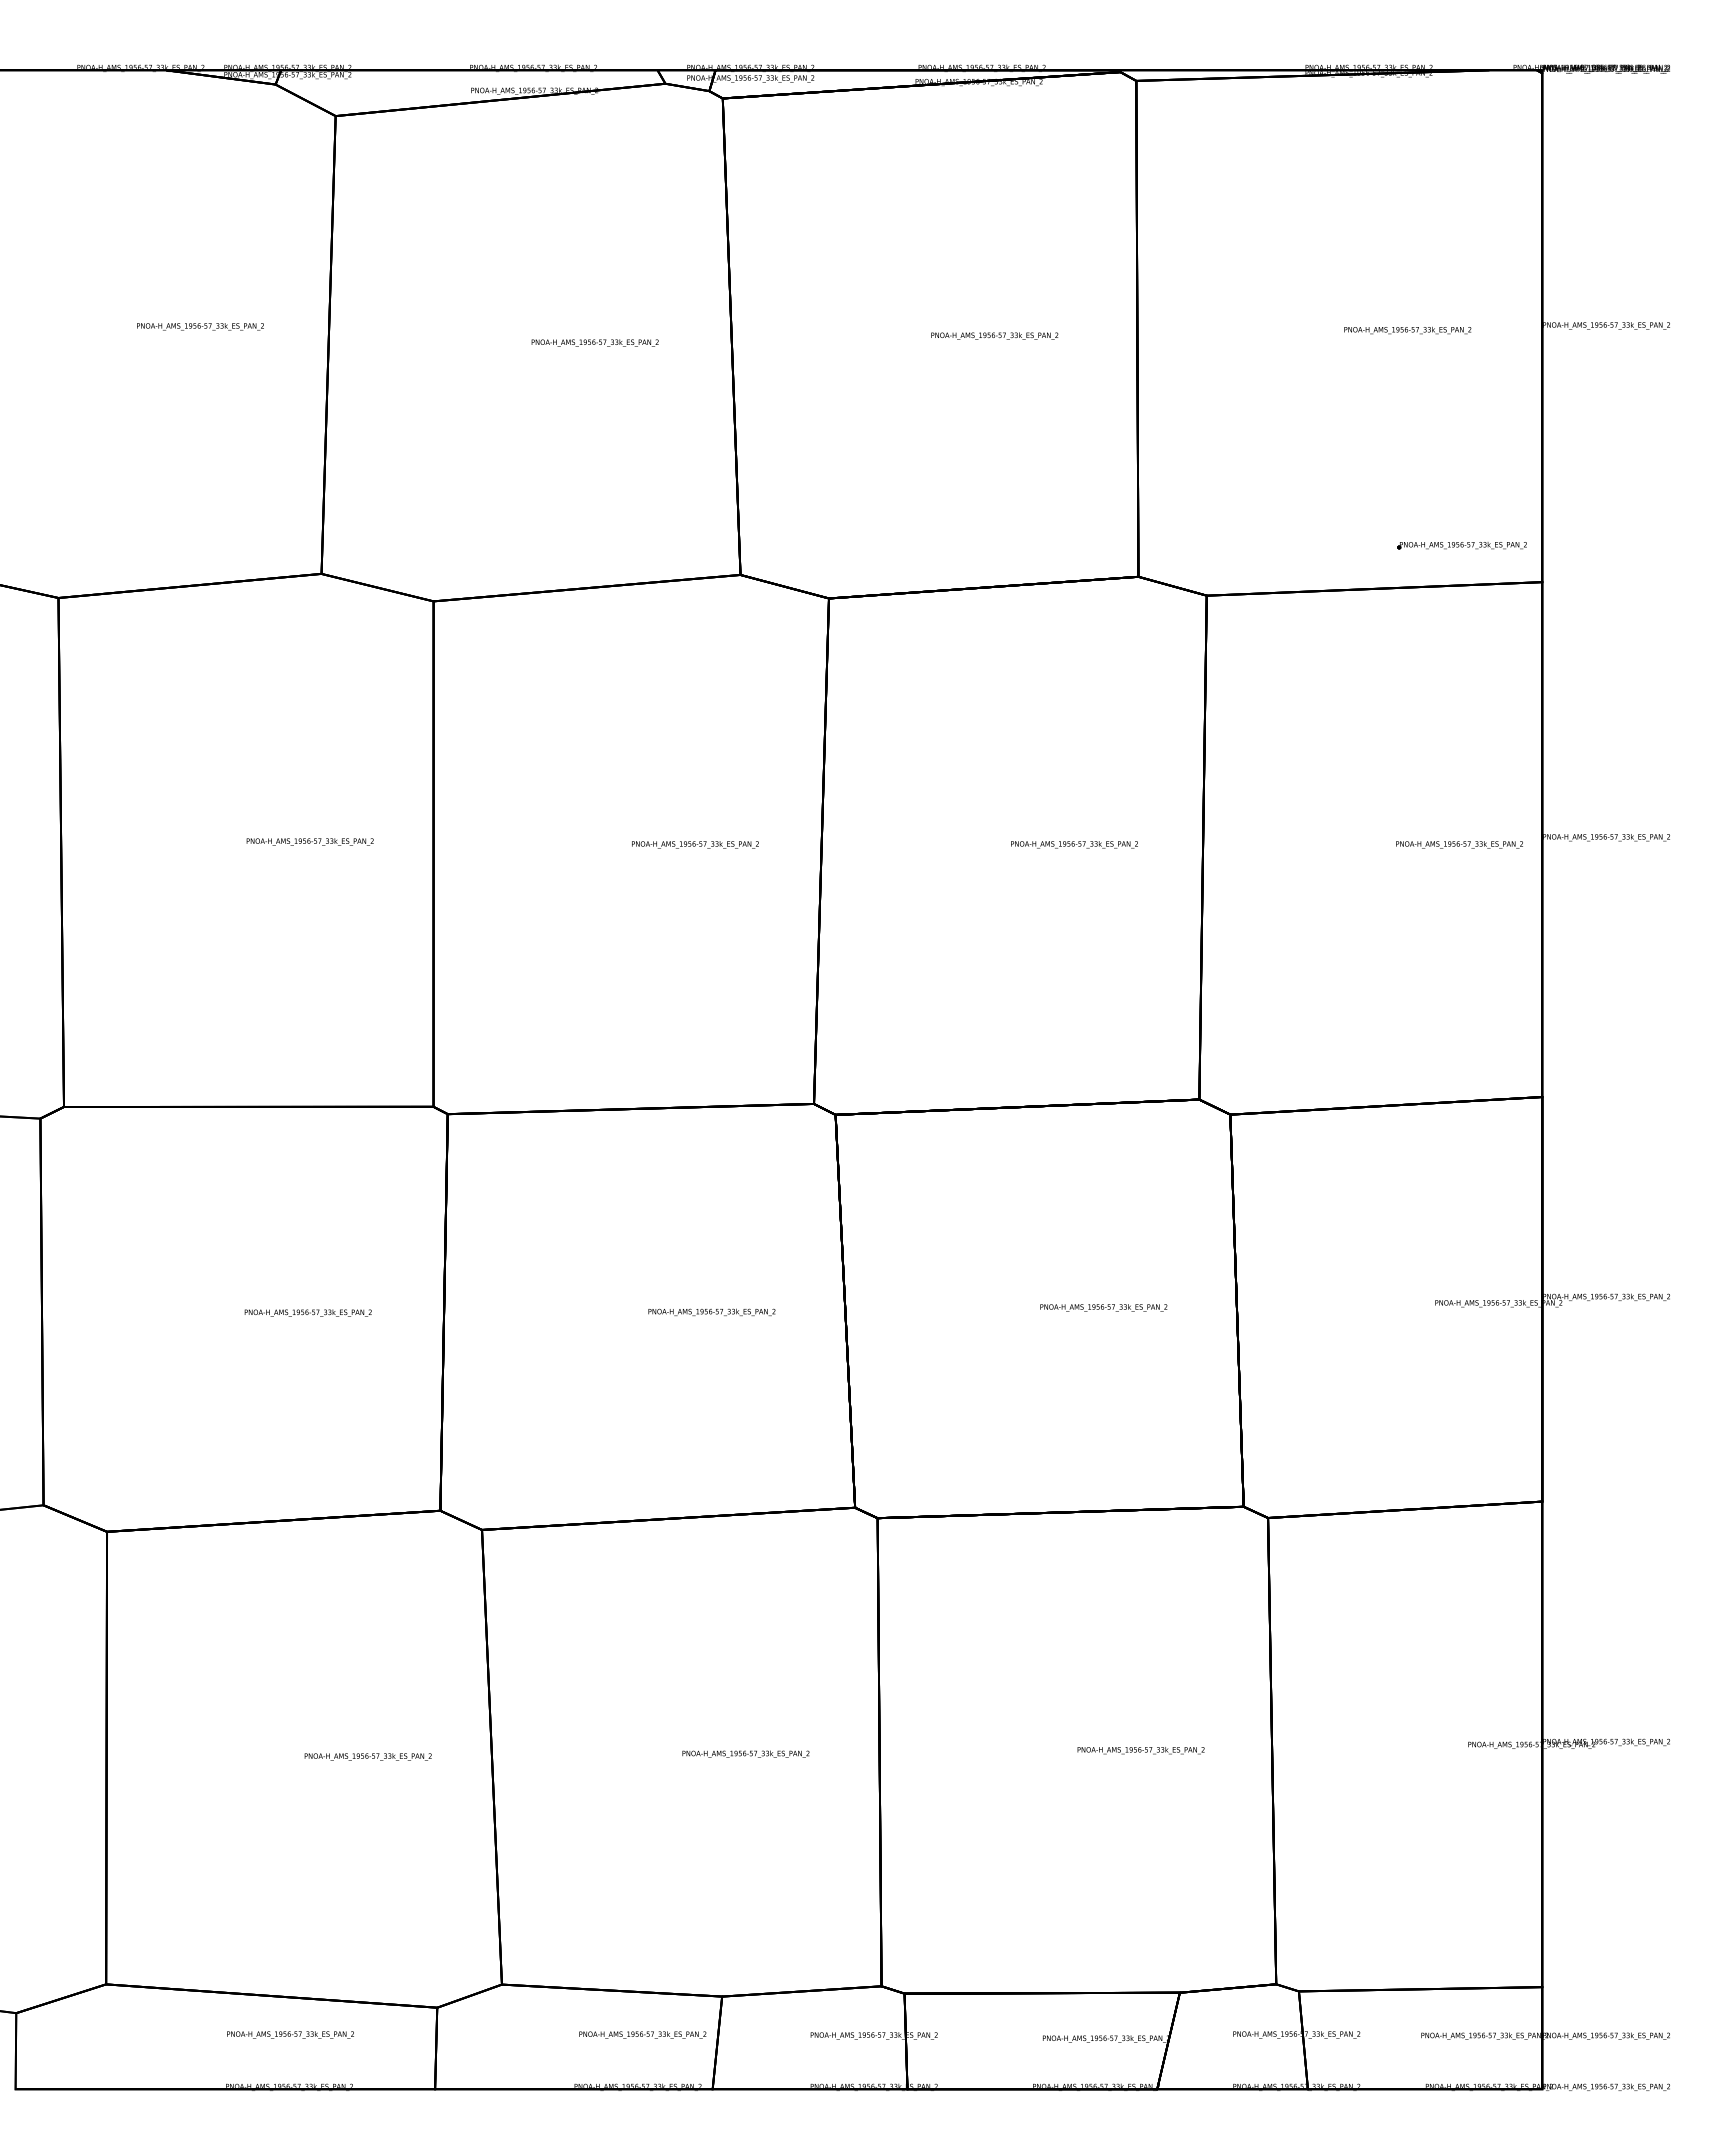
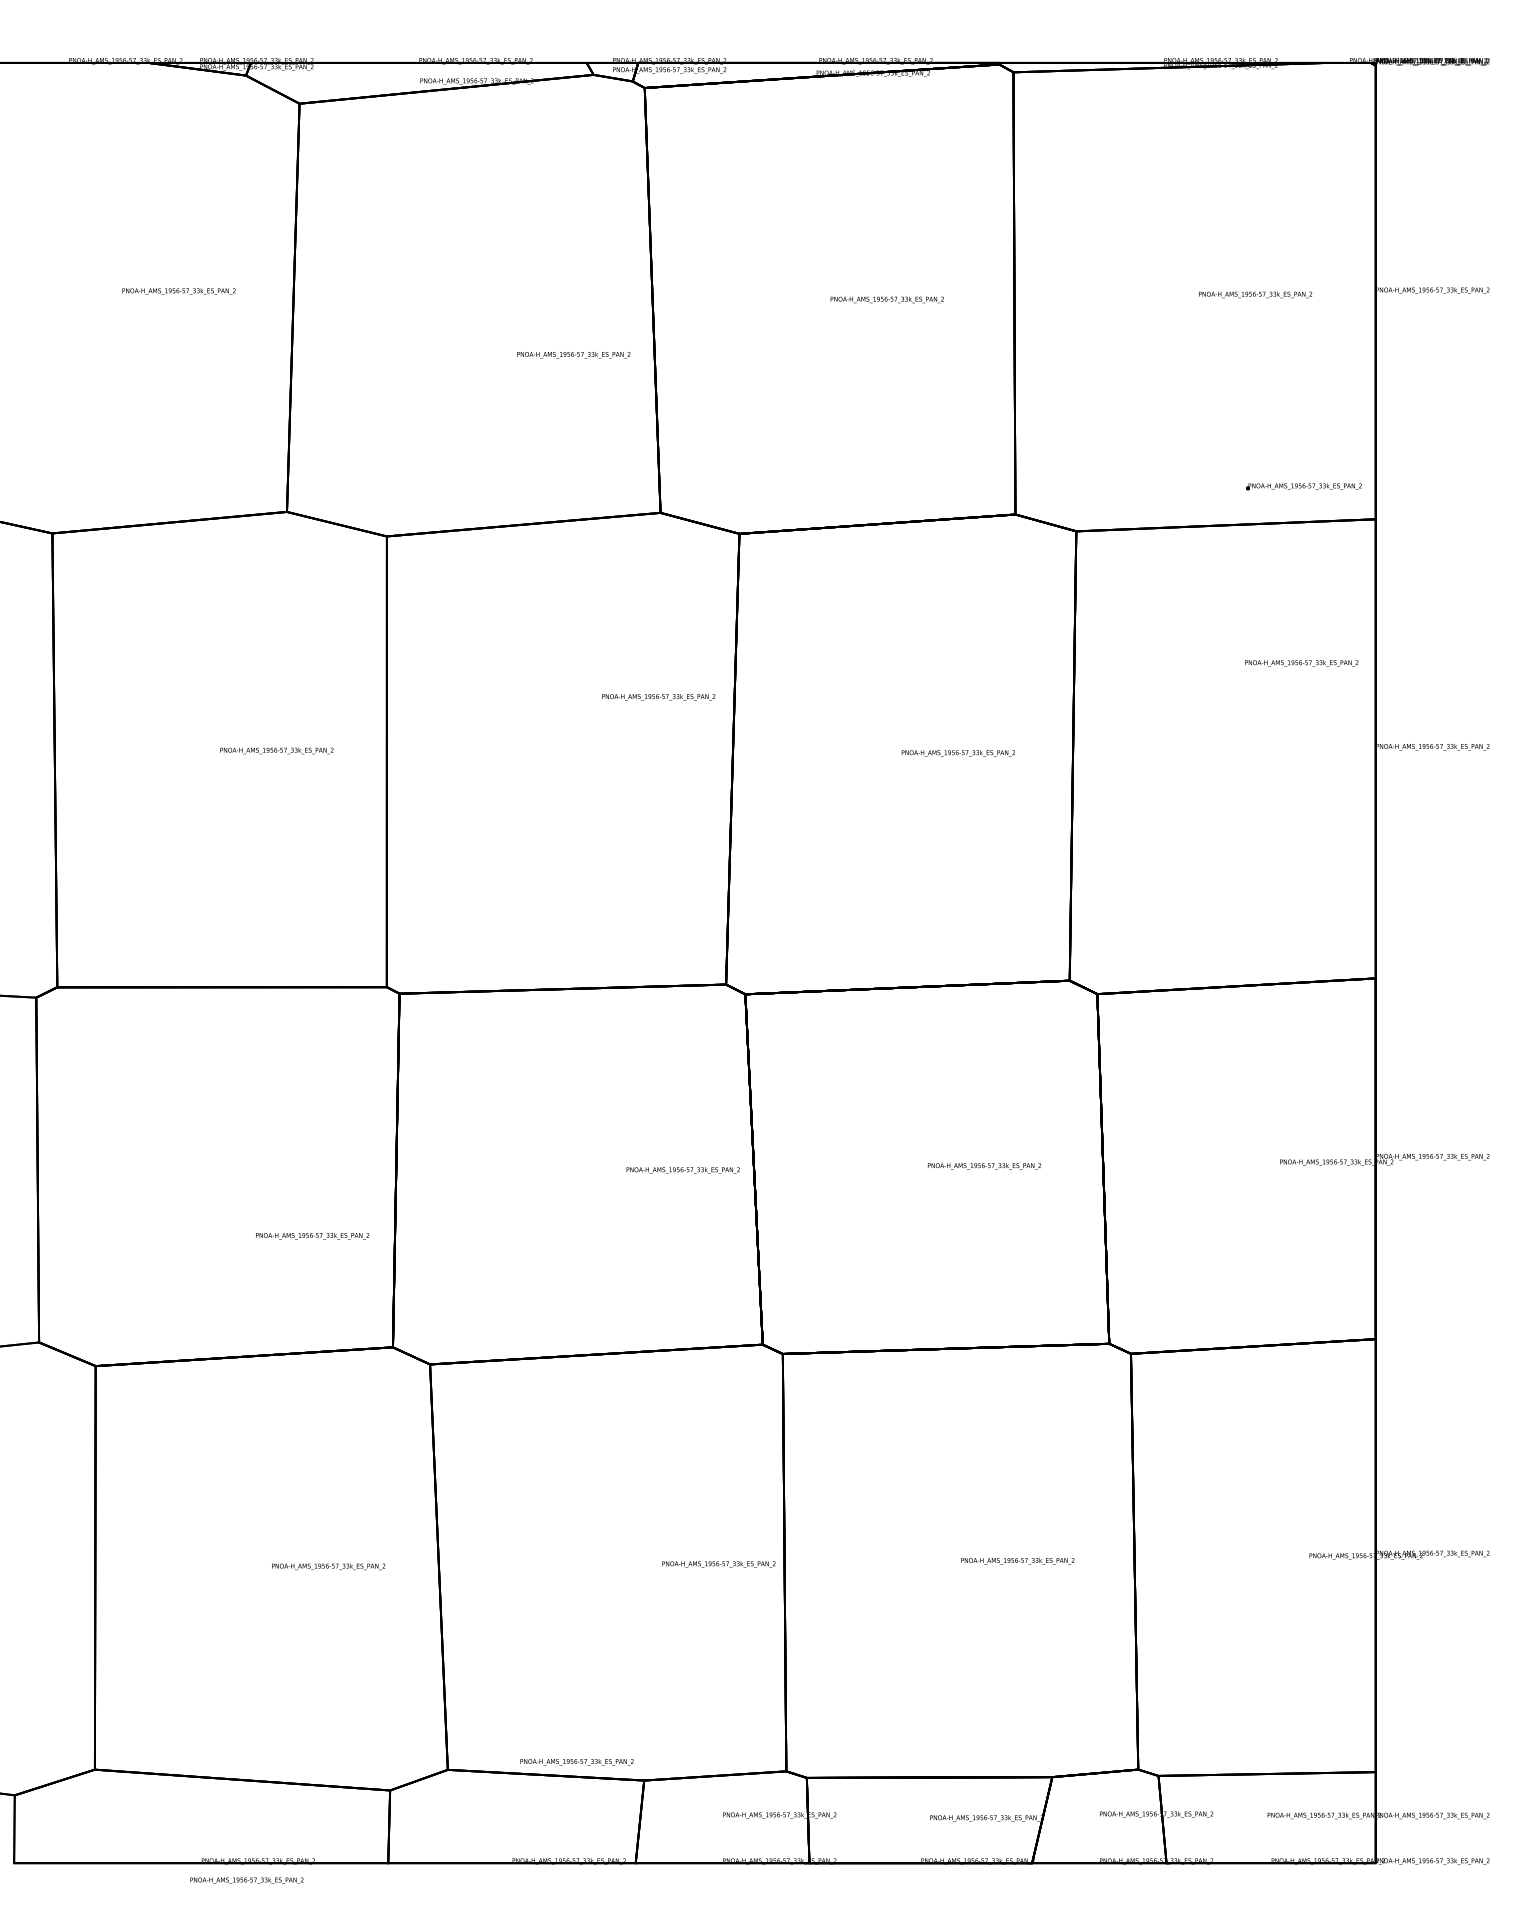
text: (594, 342) -> (573, 354), moved
text: (695, 844) -> (658, 697), moved
text: (1459, 844) -> (1301, 663), moved
text: (307, 1312) -> (311, 1235), moved
text: (711, 1312) -> (682, 1170), moved
text: (745, 1753) -> (718, 1563), moved
text: (290, 2034) -> (246, 1880), moved
text: (642, 2034) -> (576, 1761), moved

